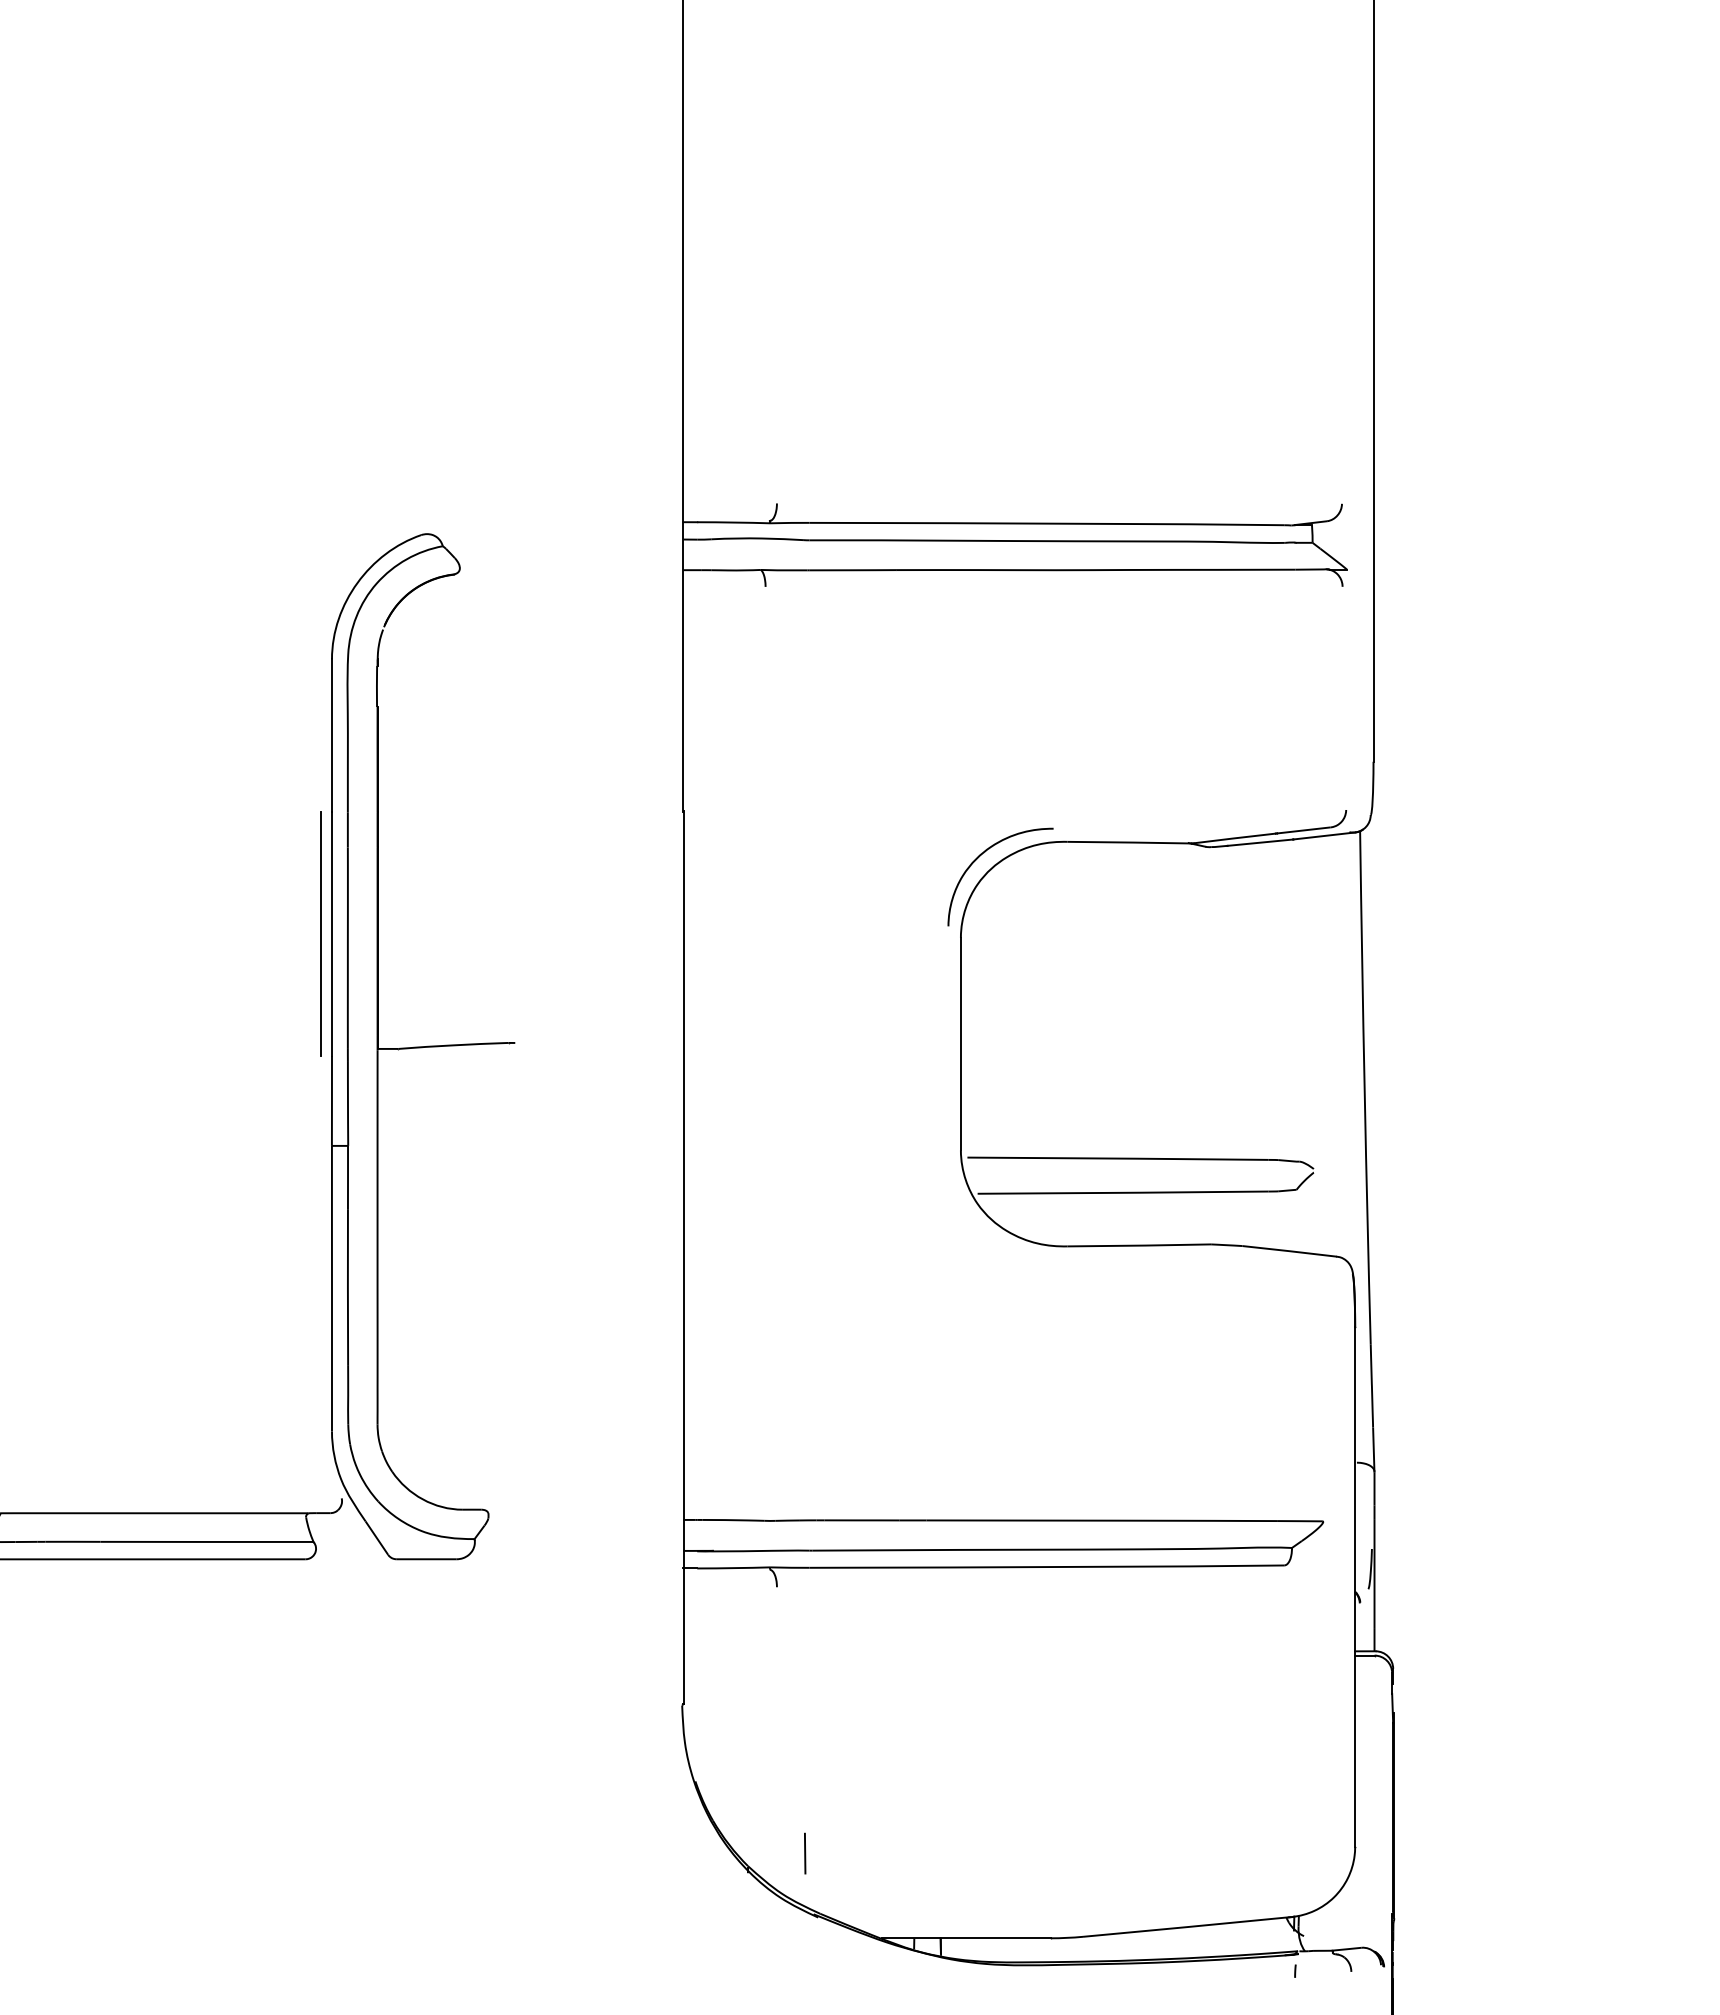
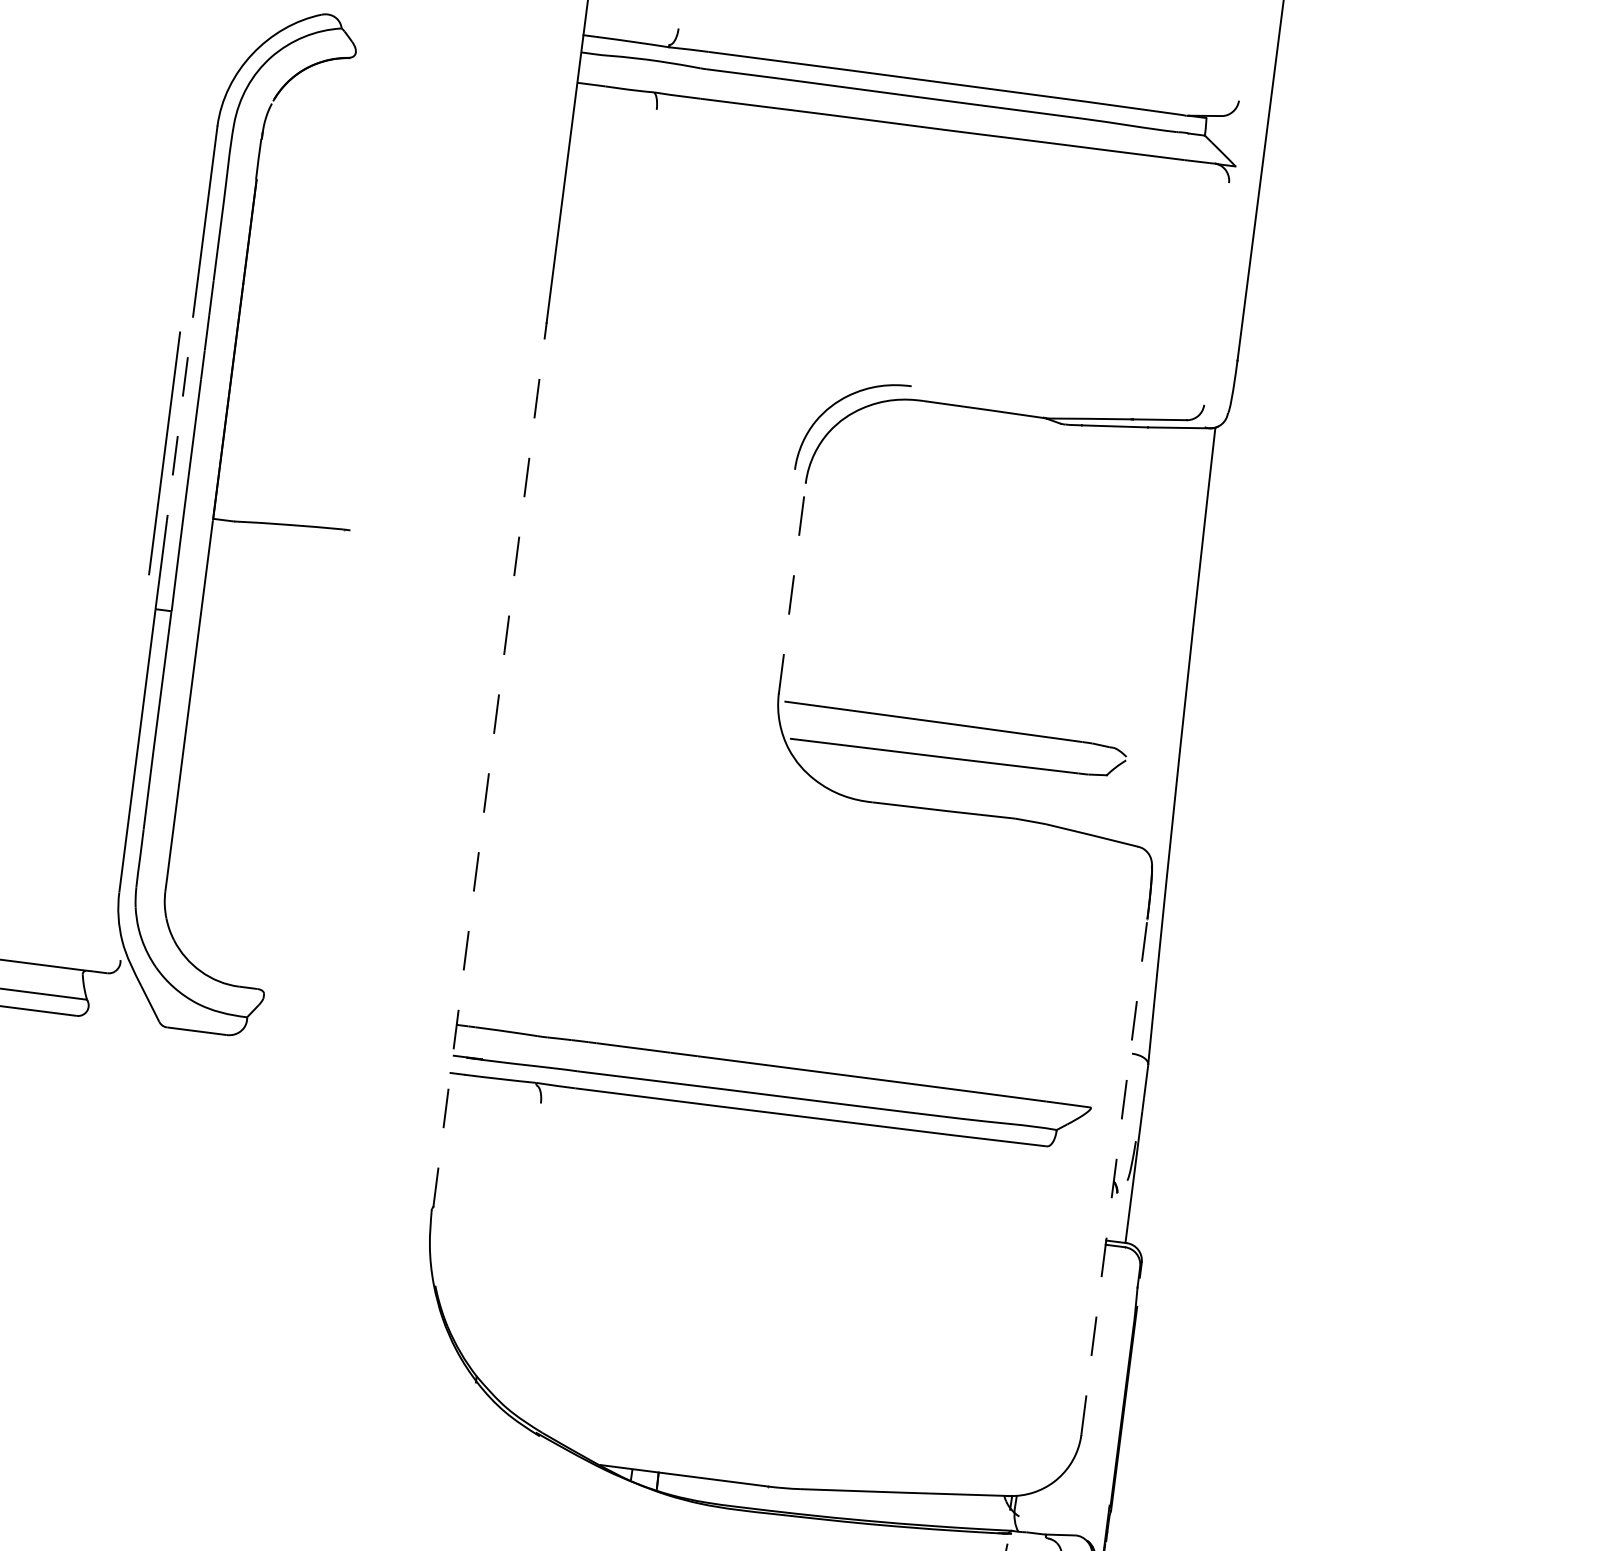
line: (320, 933) -> (164, 452), moved
line: (331, 934) -> (181, 399), solid -> dashed
line: (960, 1043) -> (792, 587), solid -> dashed
line: (683, 1256) -> (490, 763), solid -> dashed
line: (1355, 1587) -> (1114, 1177), solid -> dashed
line: (804, 1853) -> (534, 1371), removed

